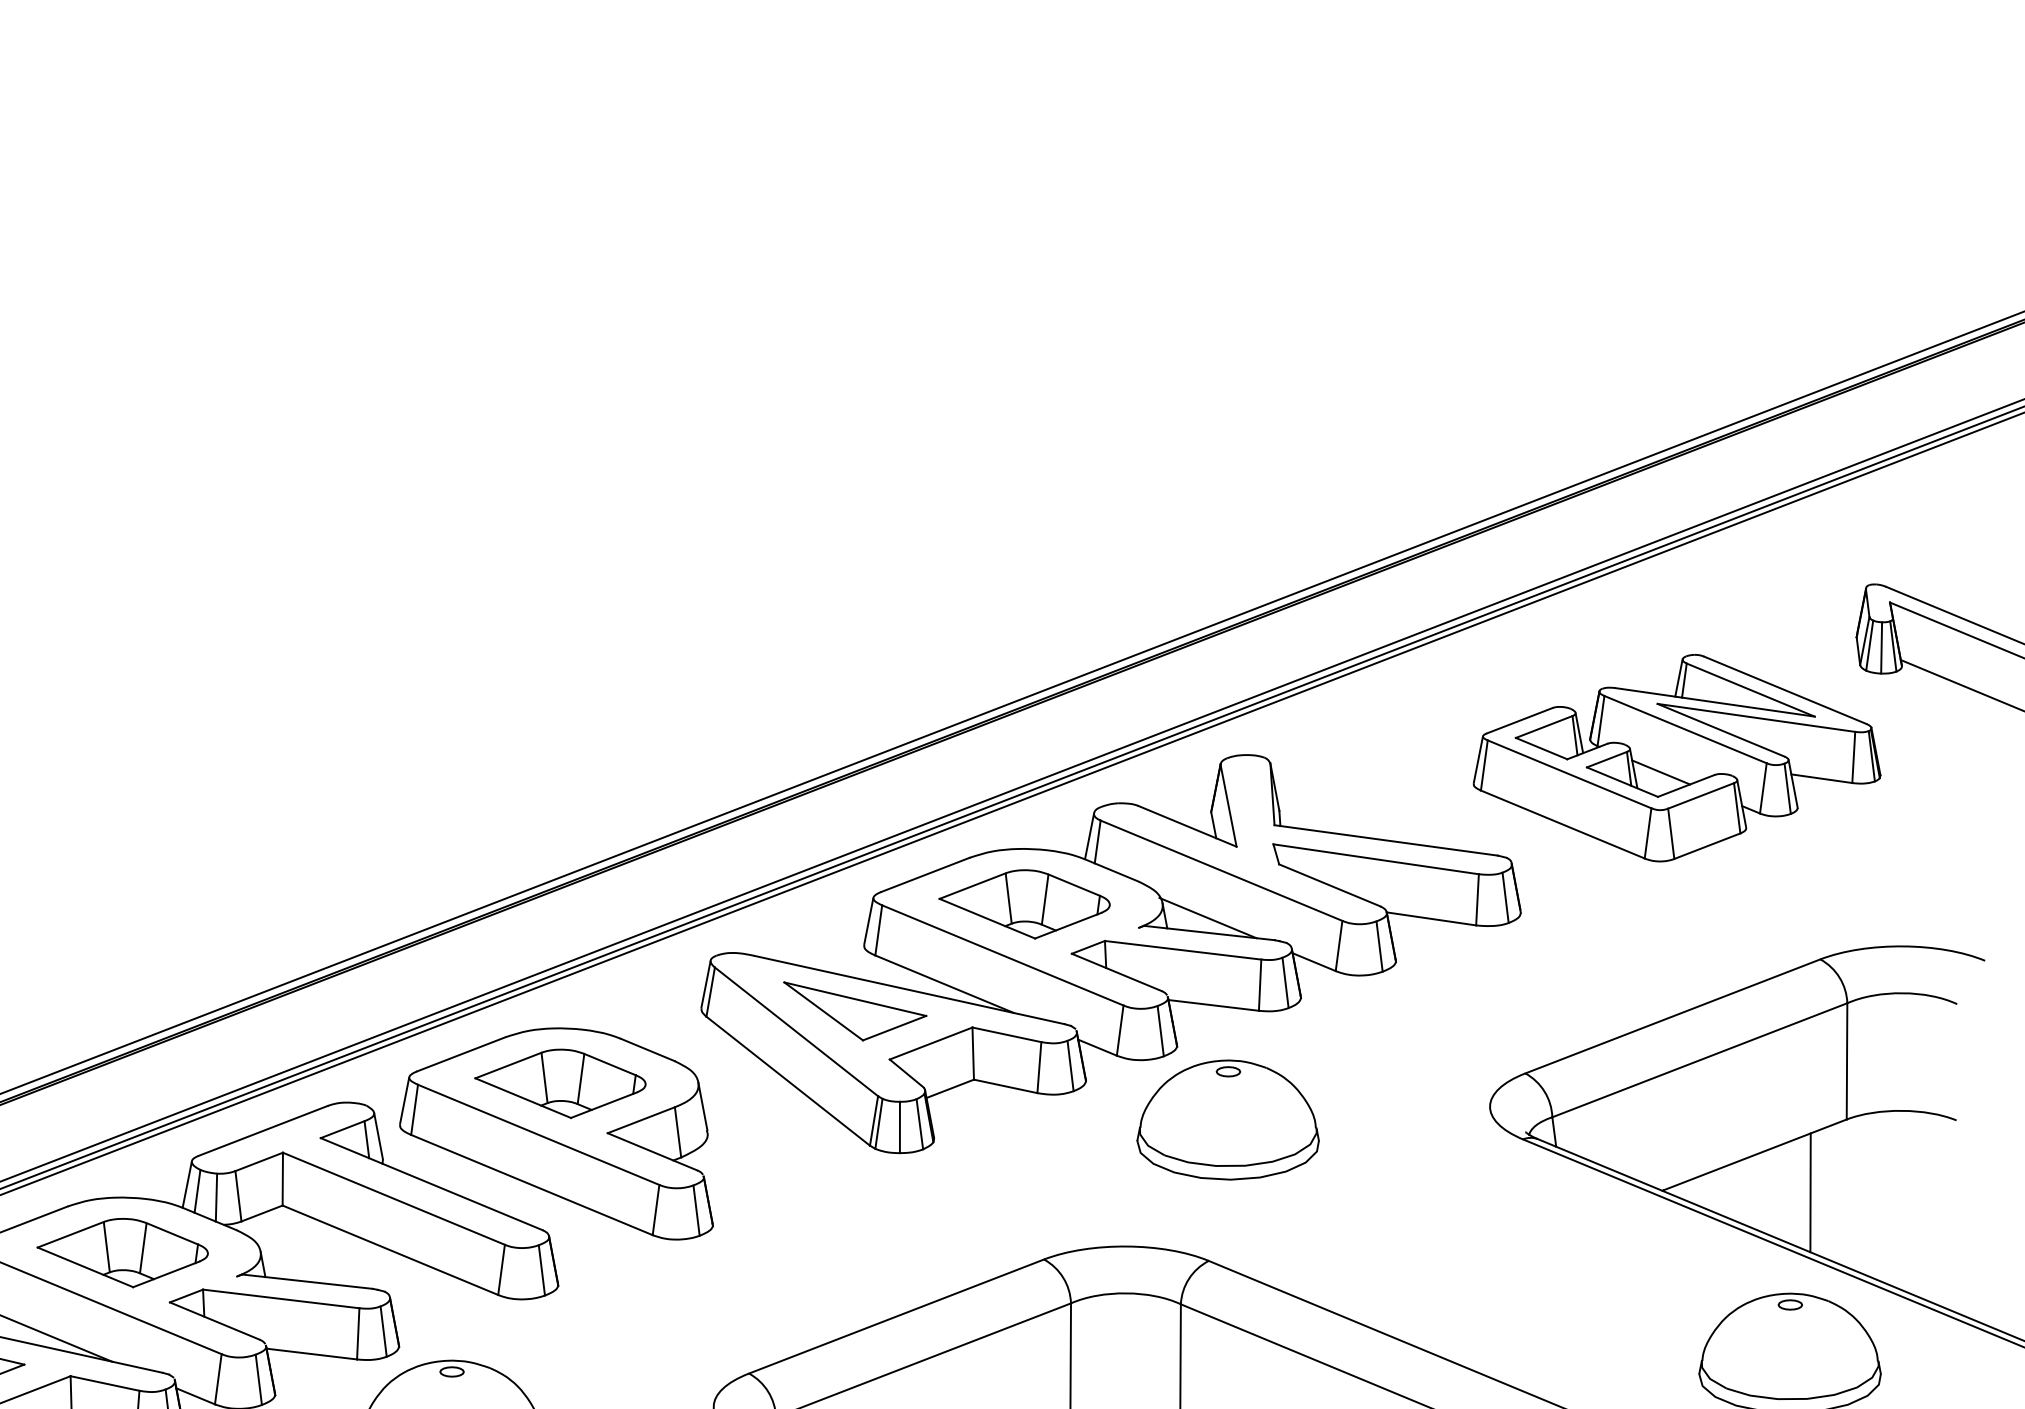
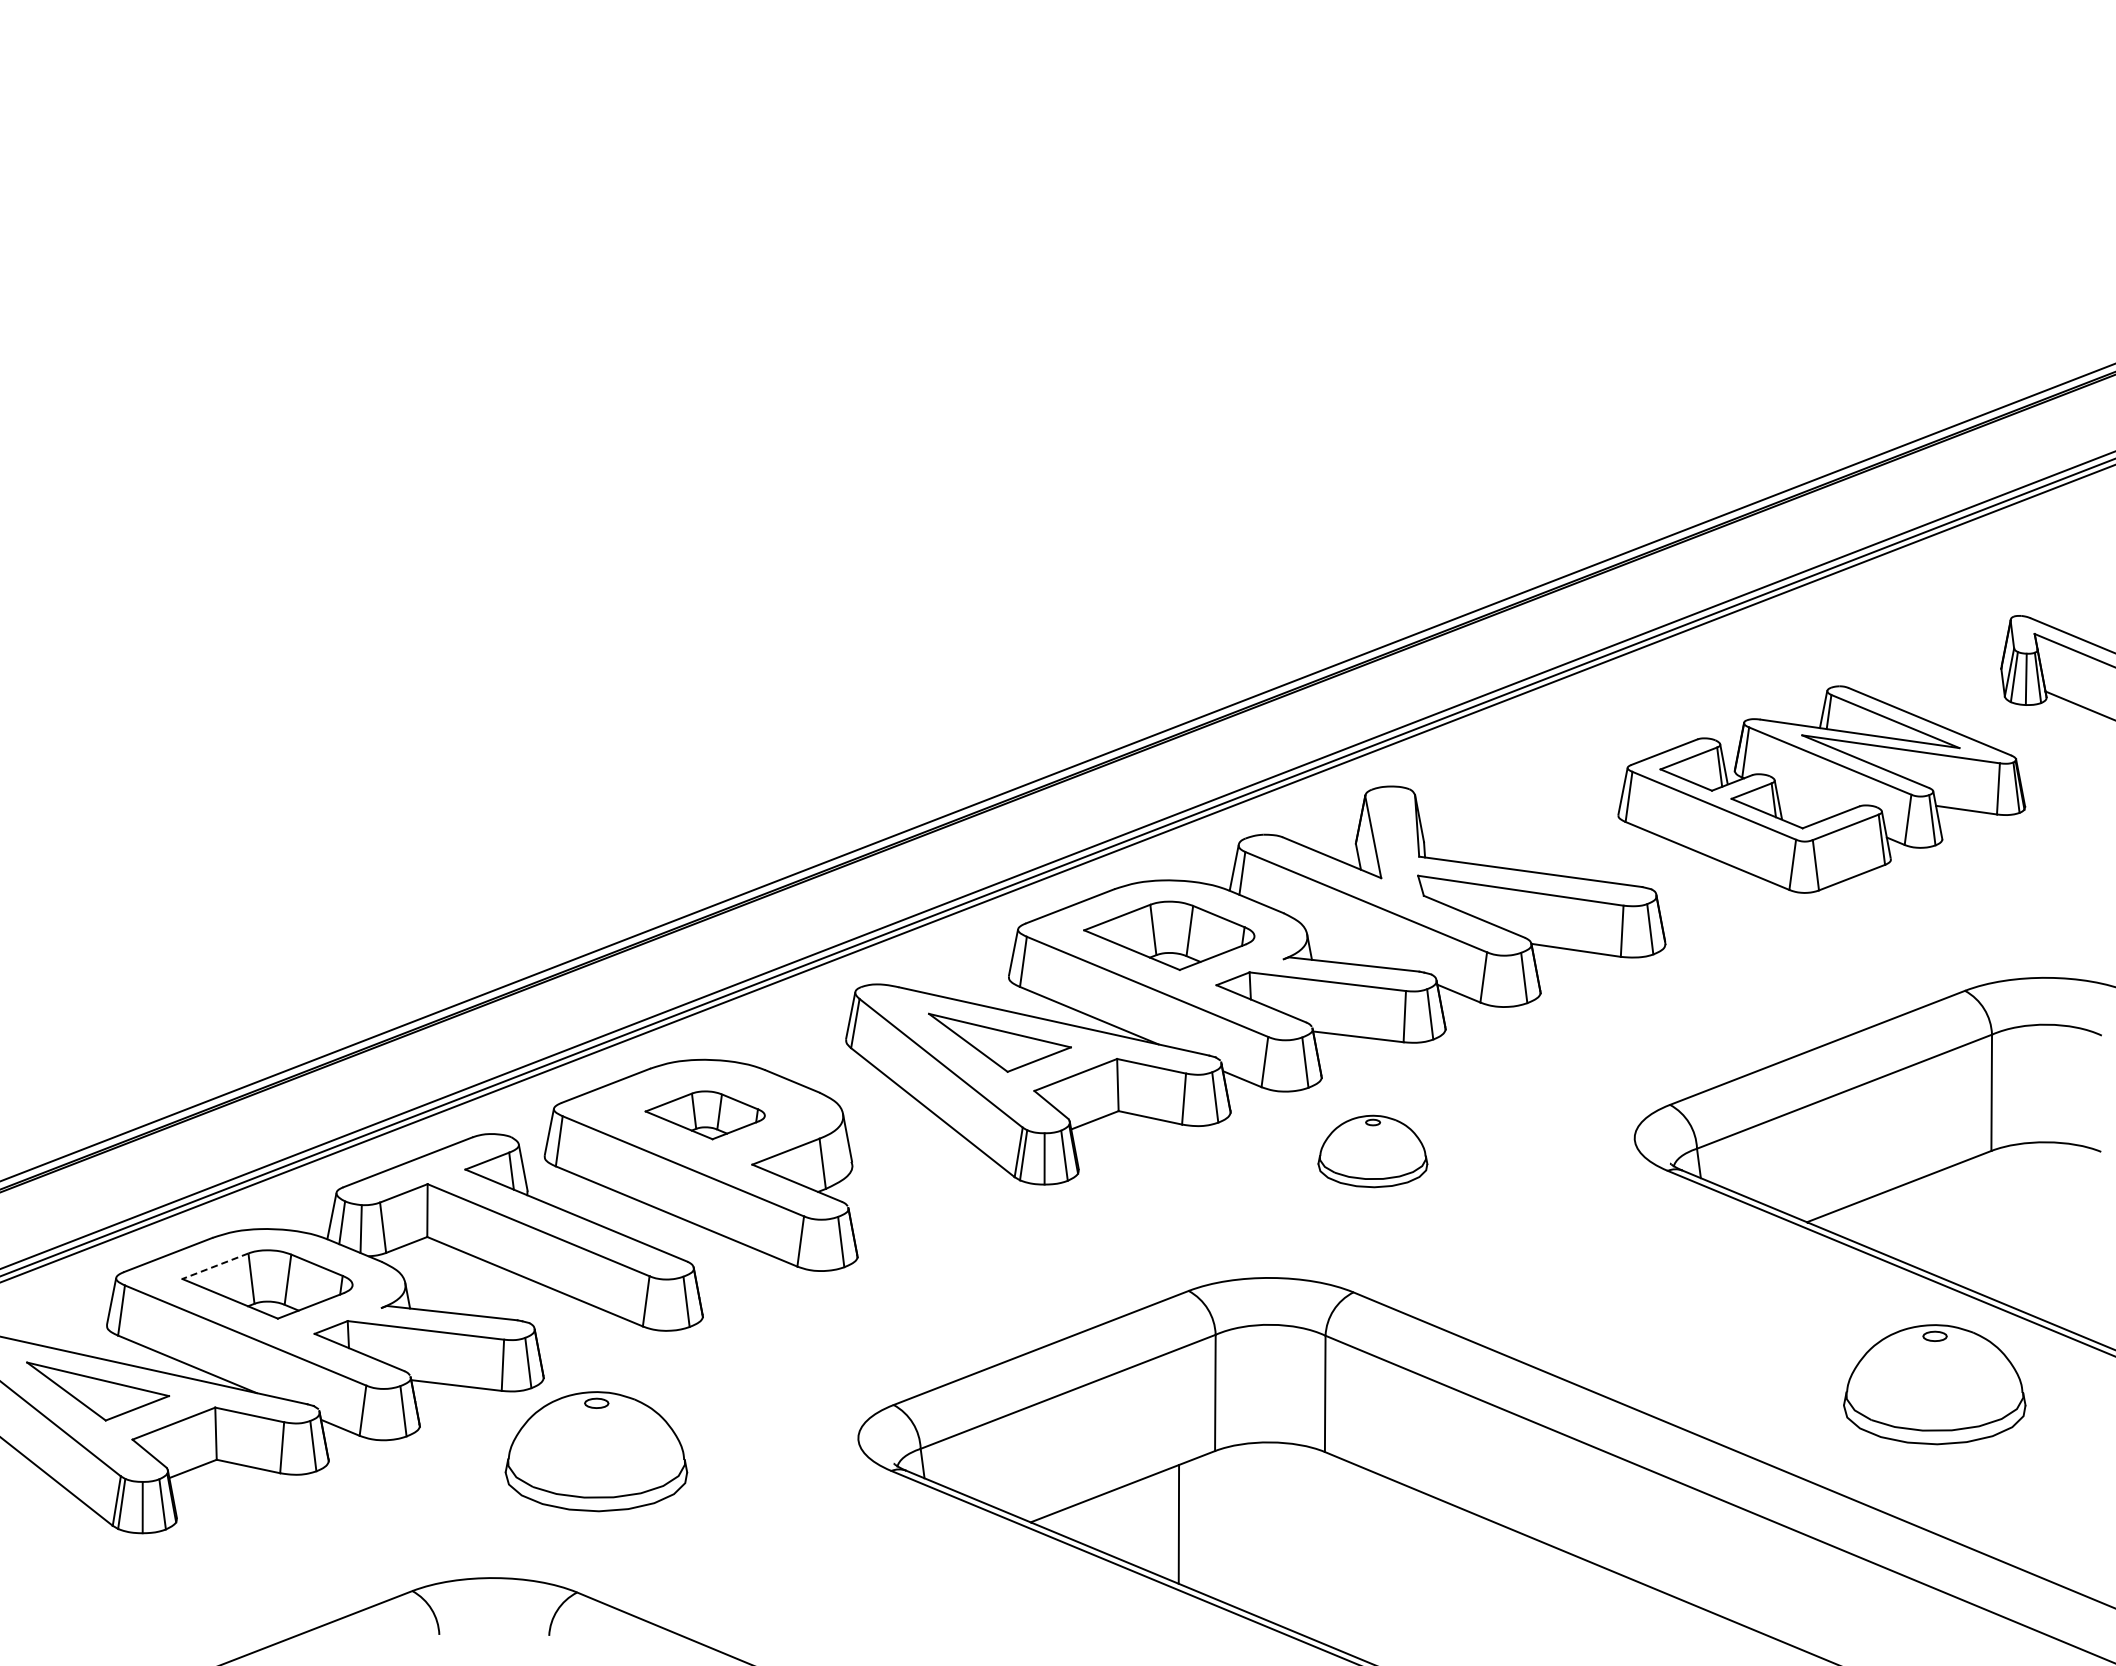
line: (1660, 772) -> (1805, 803), removed
line: (1207, 918) -> (1352, 949), removed
part: (560, 1084) -> (705, 1115), size x0.7
part: (1227, 1120) -> (1372, 1151), size x0.6
line: (1810, 1192) -> (1955, 1223), removed
line: (69, 1235) -> (214, 1266), solid -> dashed

